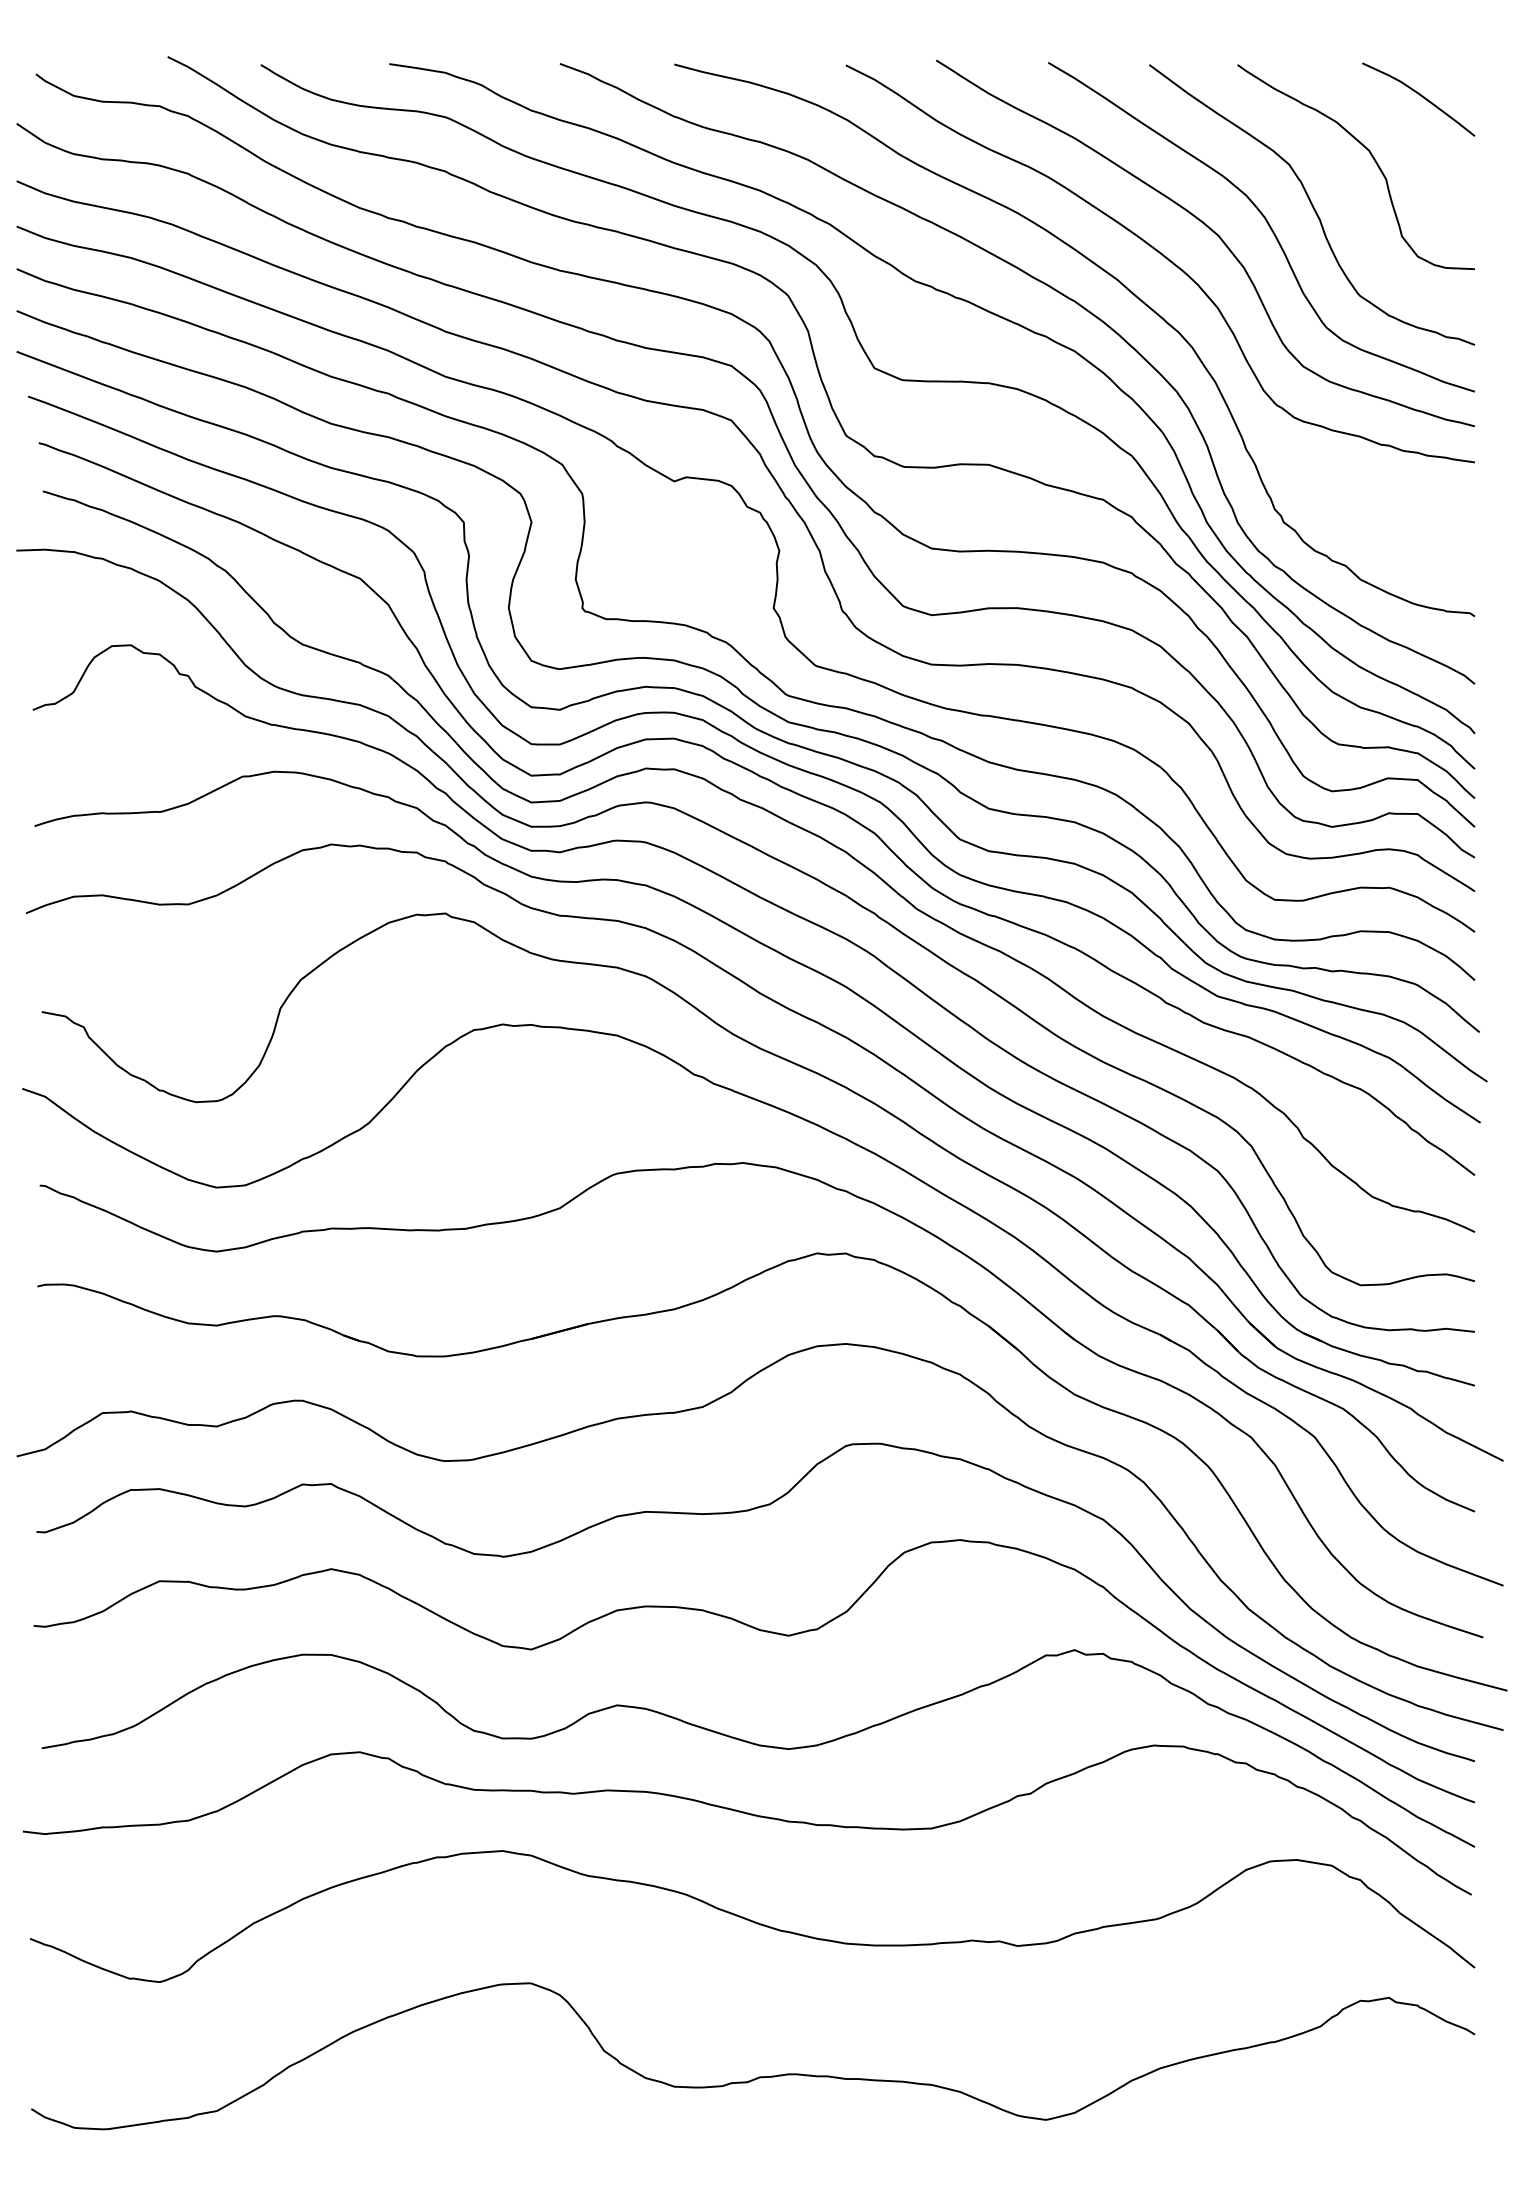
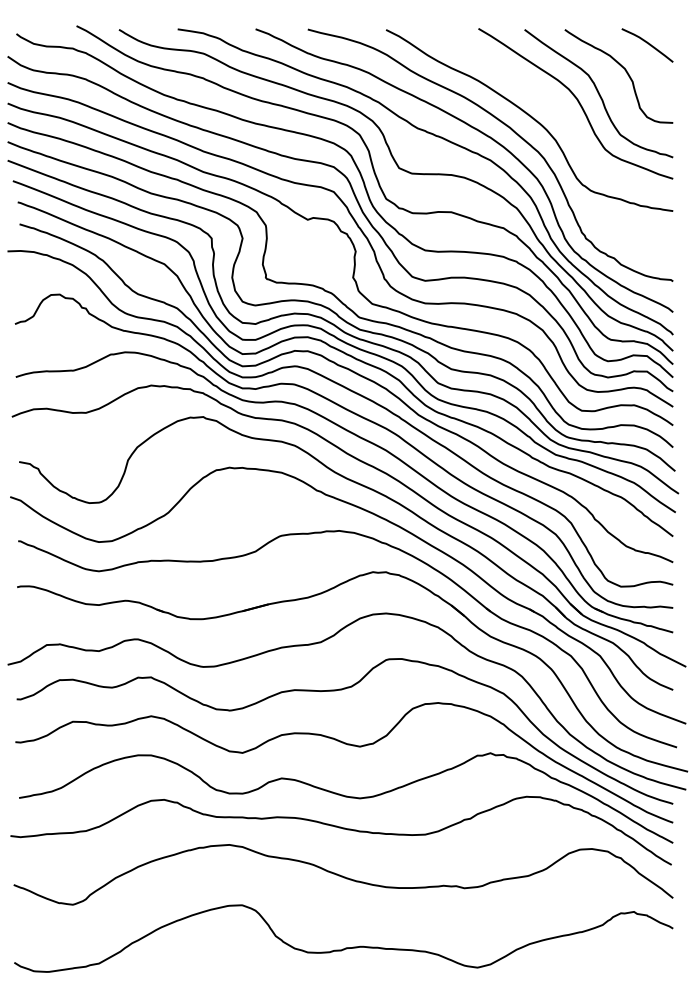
curve: (1214, 235) -> (554, 107), removed

